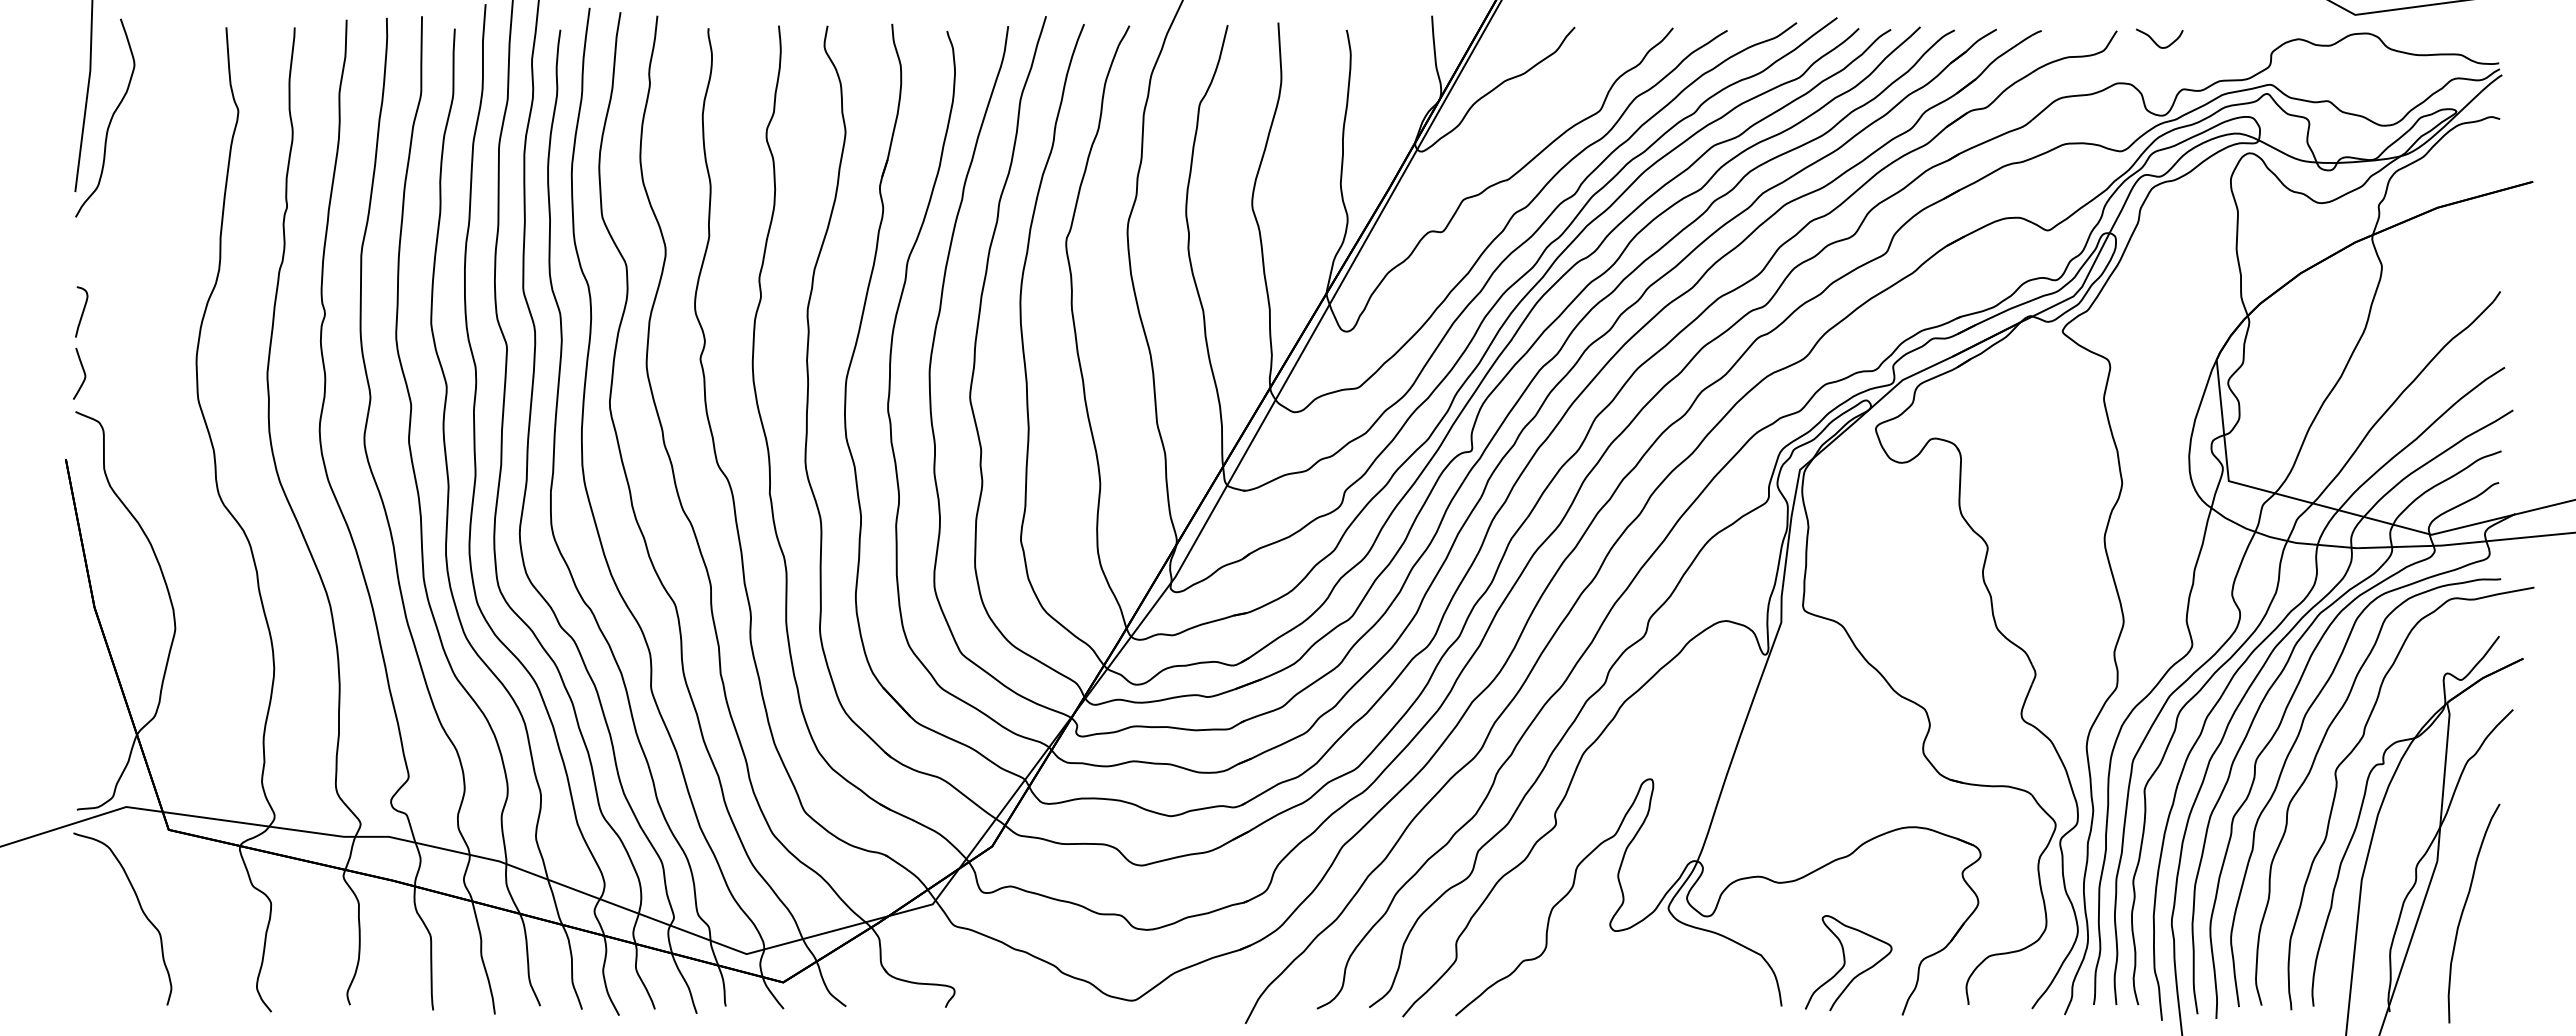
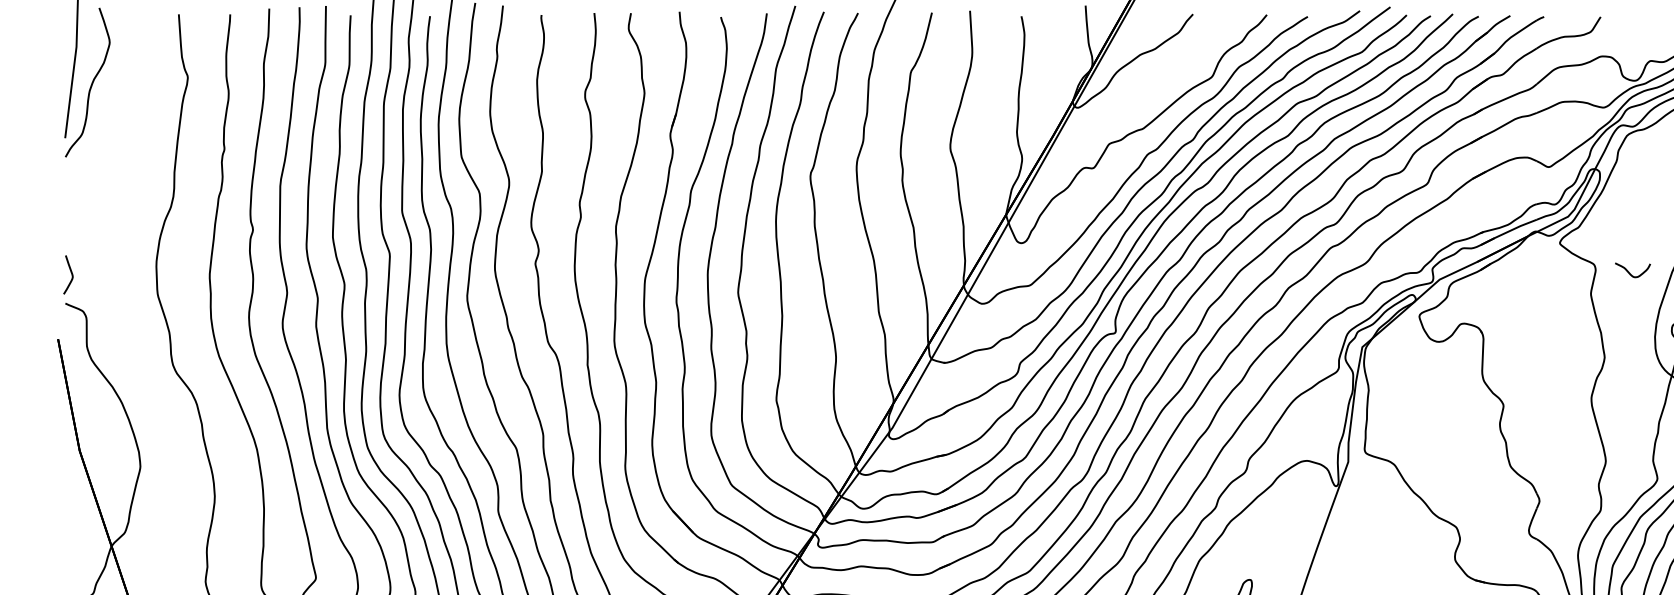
curve: (2155, 41) -> (1629, 272), moved
curve: (82, 311) -> (70, 228), removed

